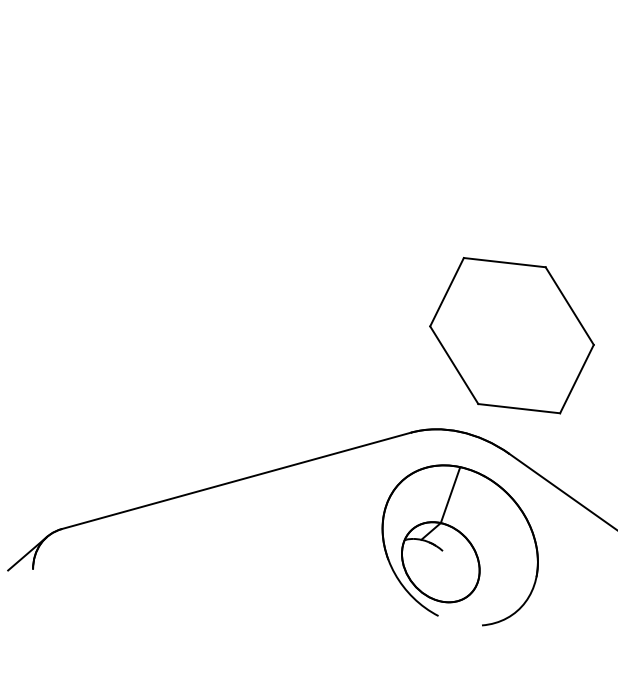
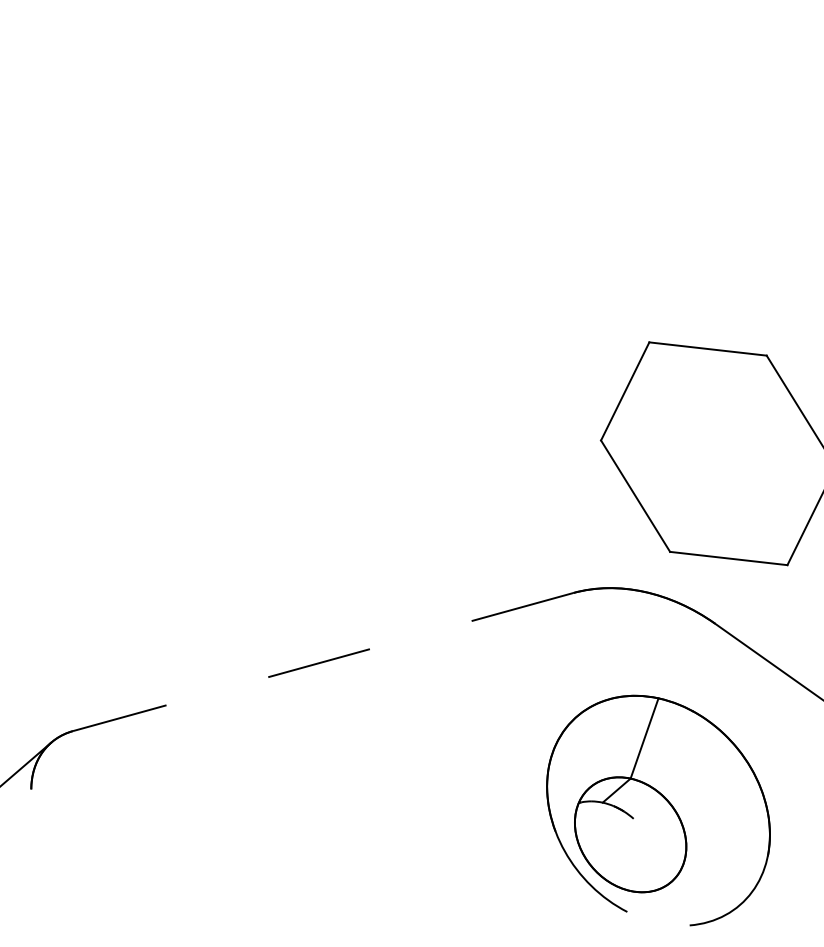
line: (236, 480) -> (323, 661), solid -> dashed
part: (459, 545) -> (657, 810), moved

